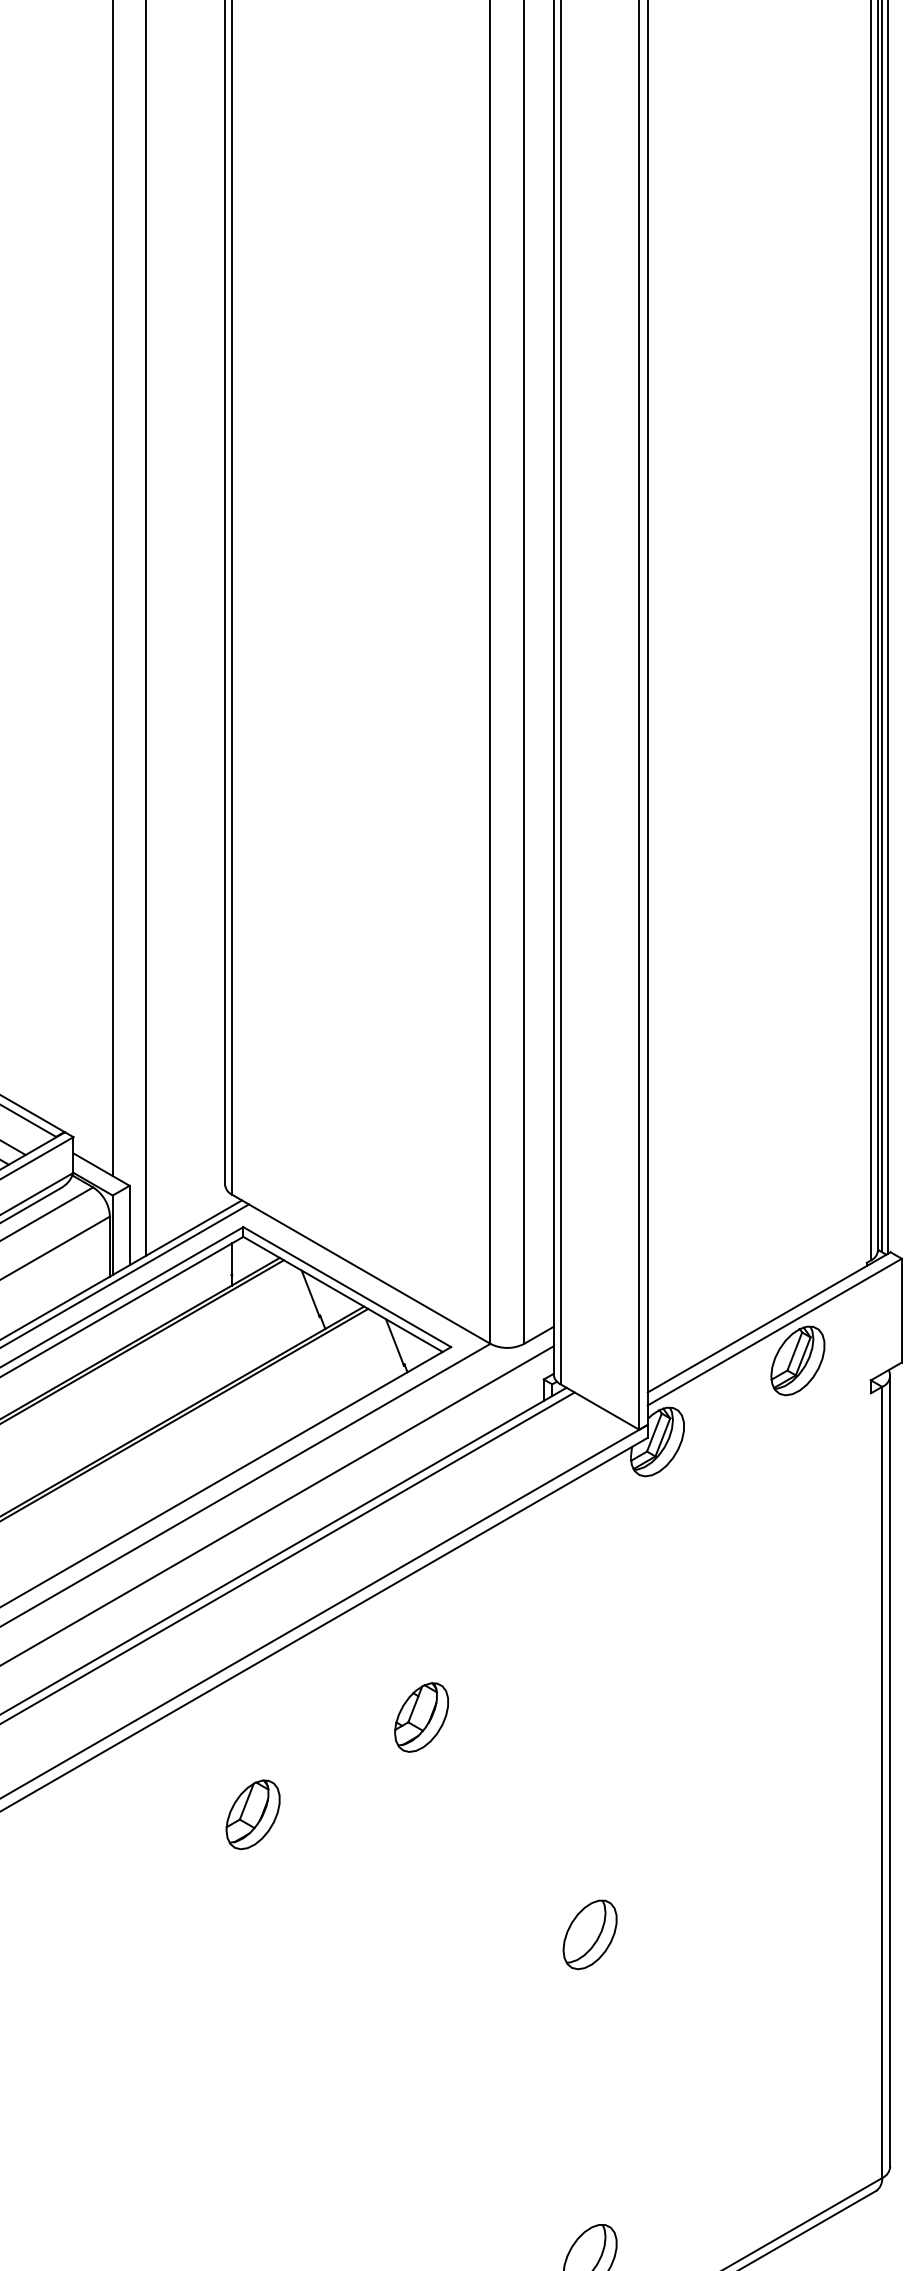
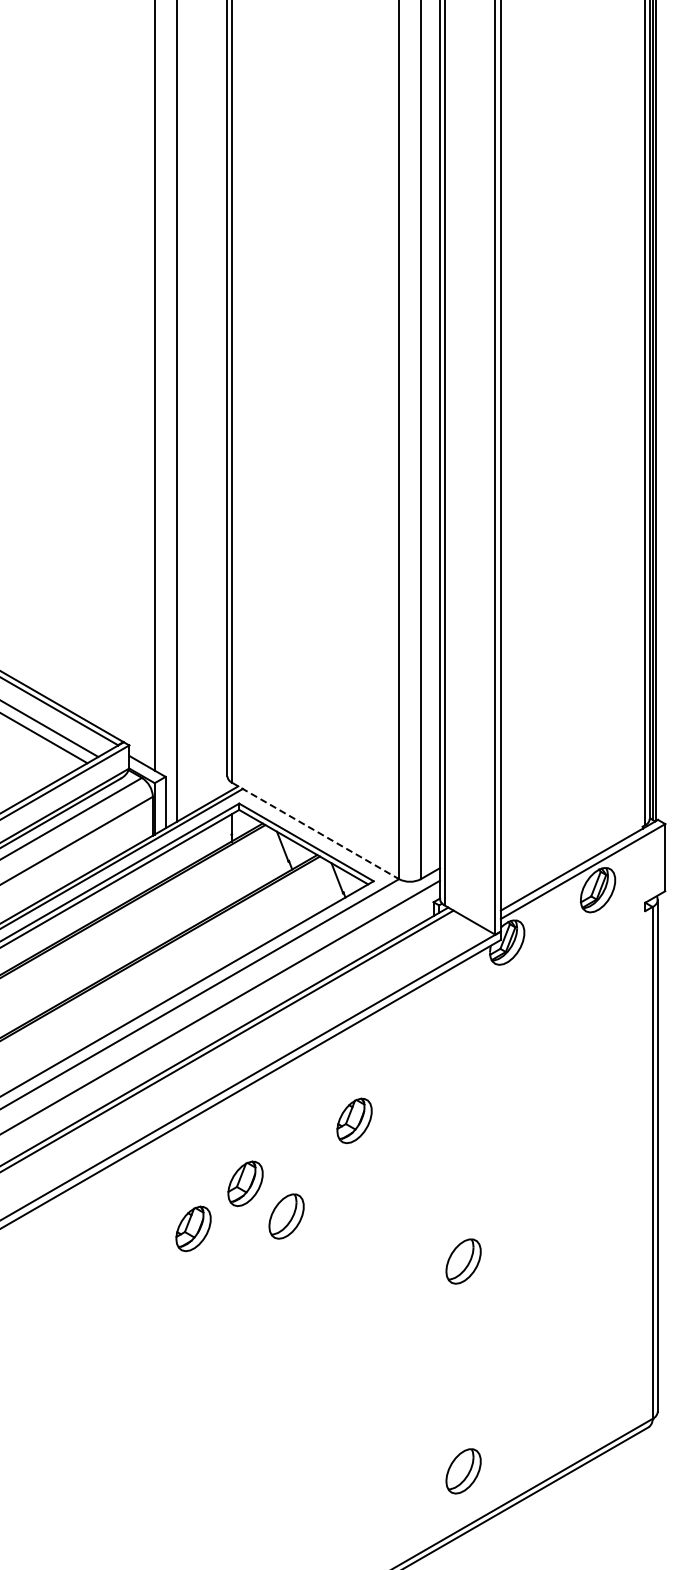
line: (361, 1268) -> (315, 830), solid -> dashed
part: (316, 1865) -> (286, 1216), added
part: (172, 1883) -> (193, 1228), added

